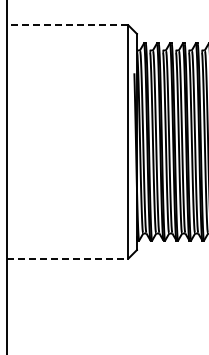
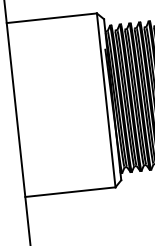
line: (67, 25) -> (51, 18), dashed -> solid
line: (67, 258) -> (70, 192), dashed -> solid

